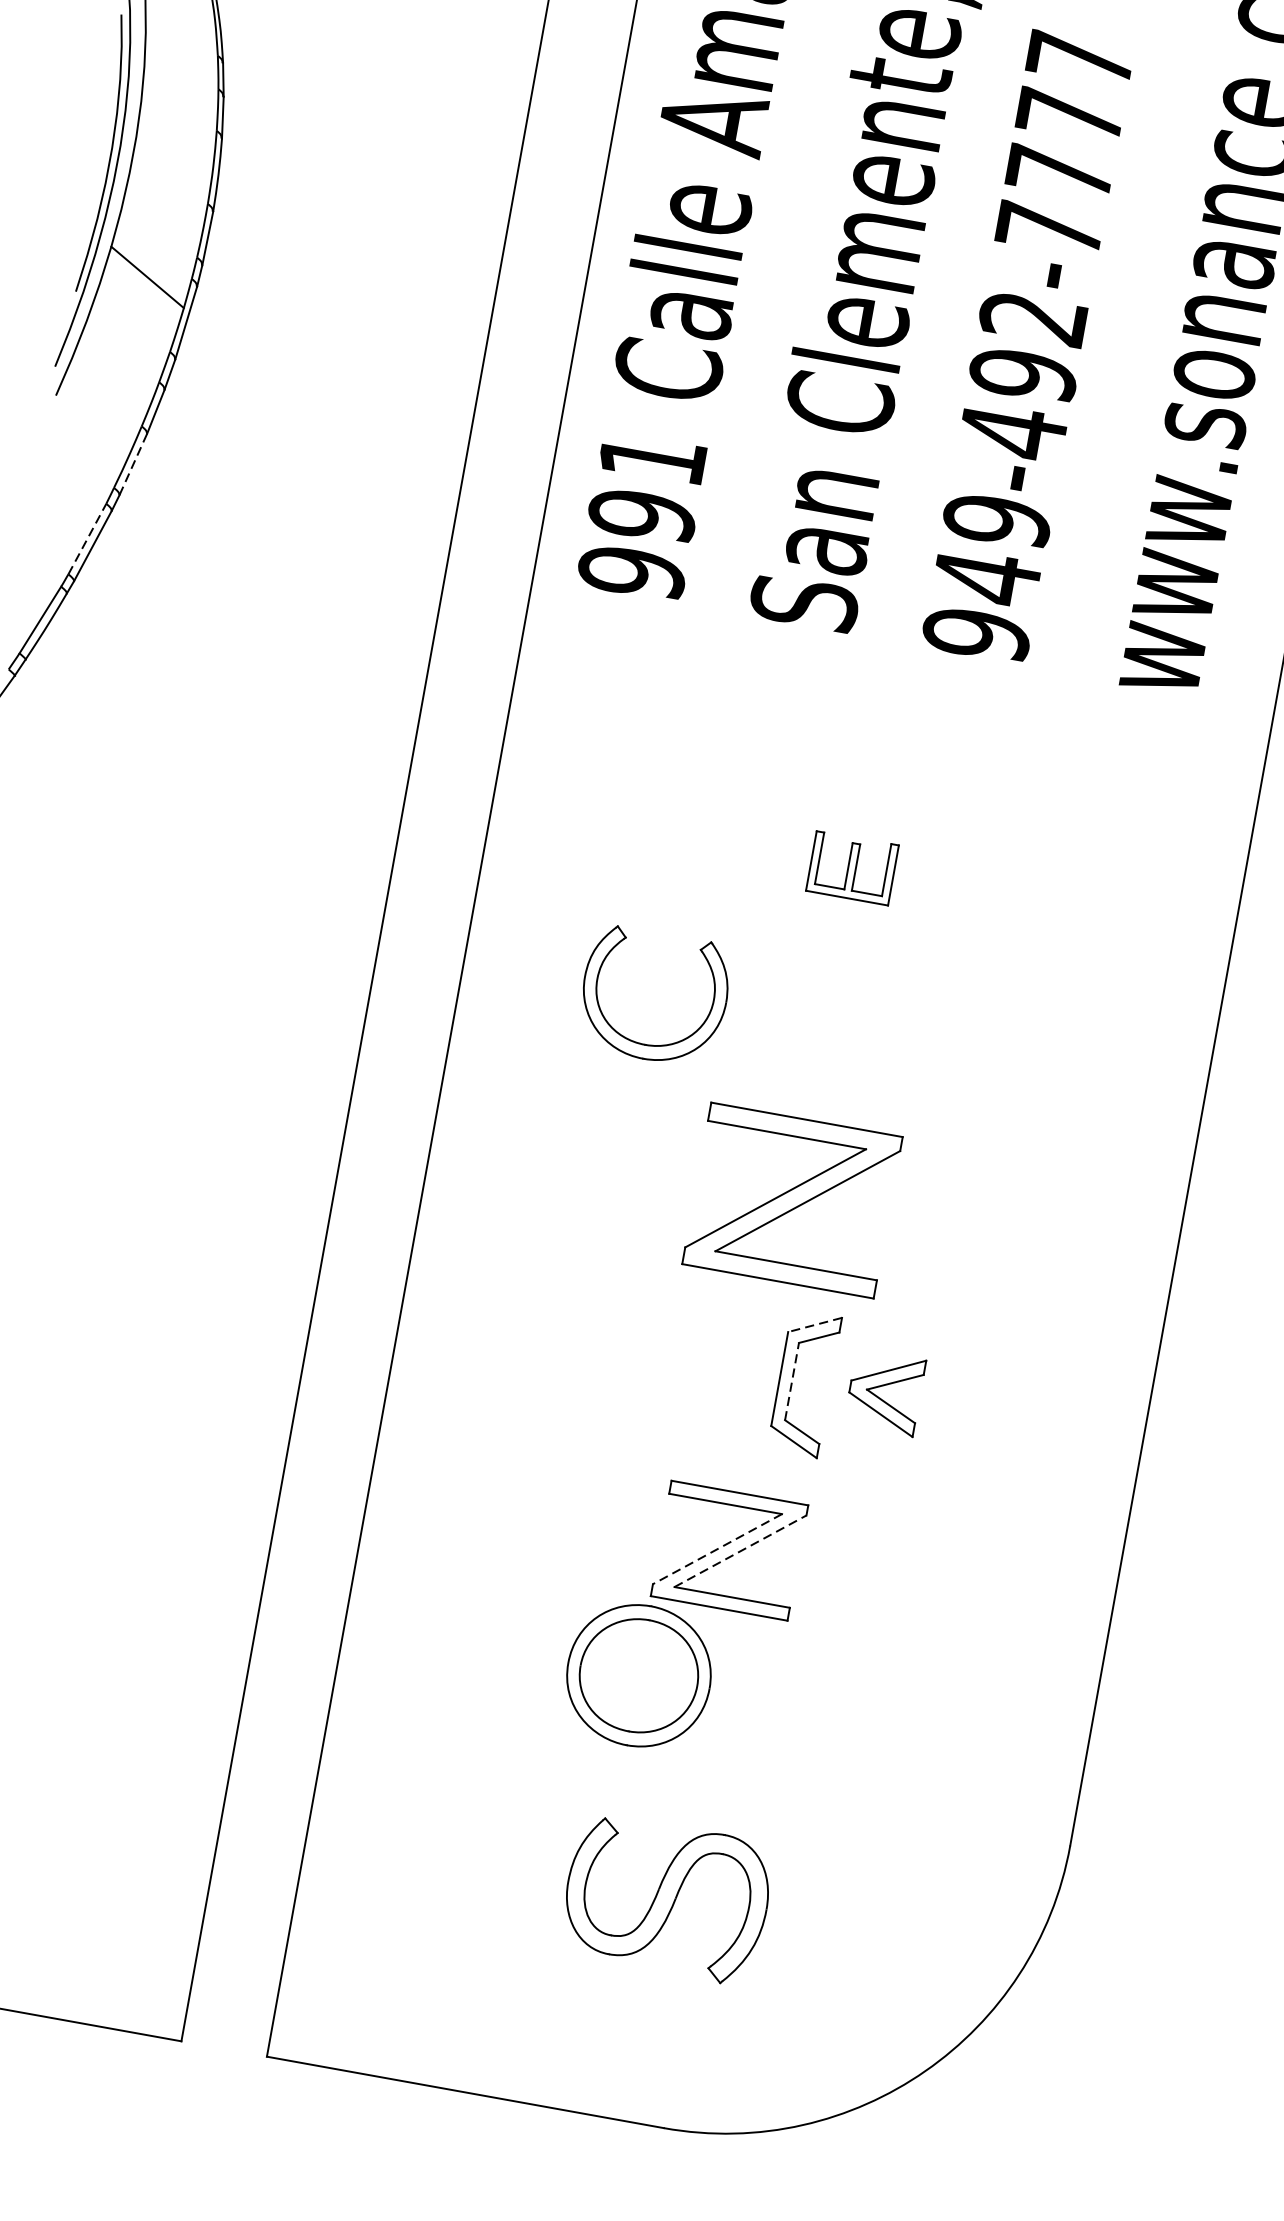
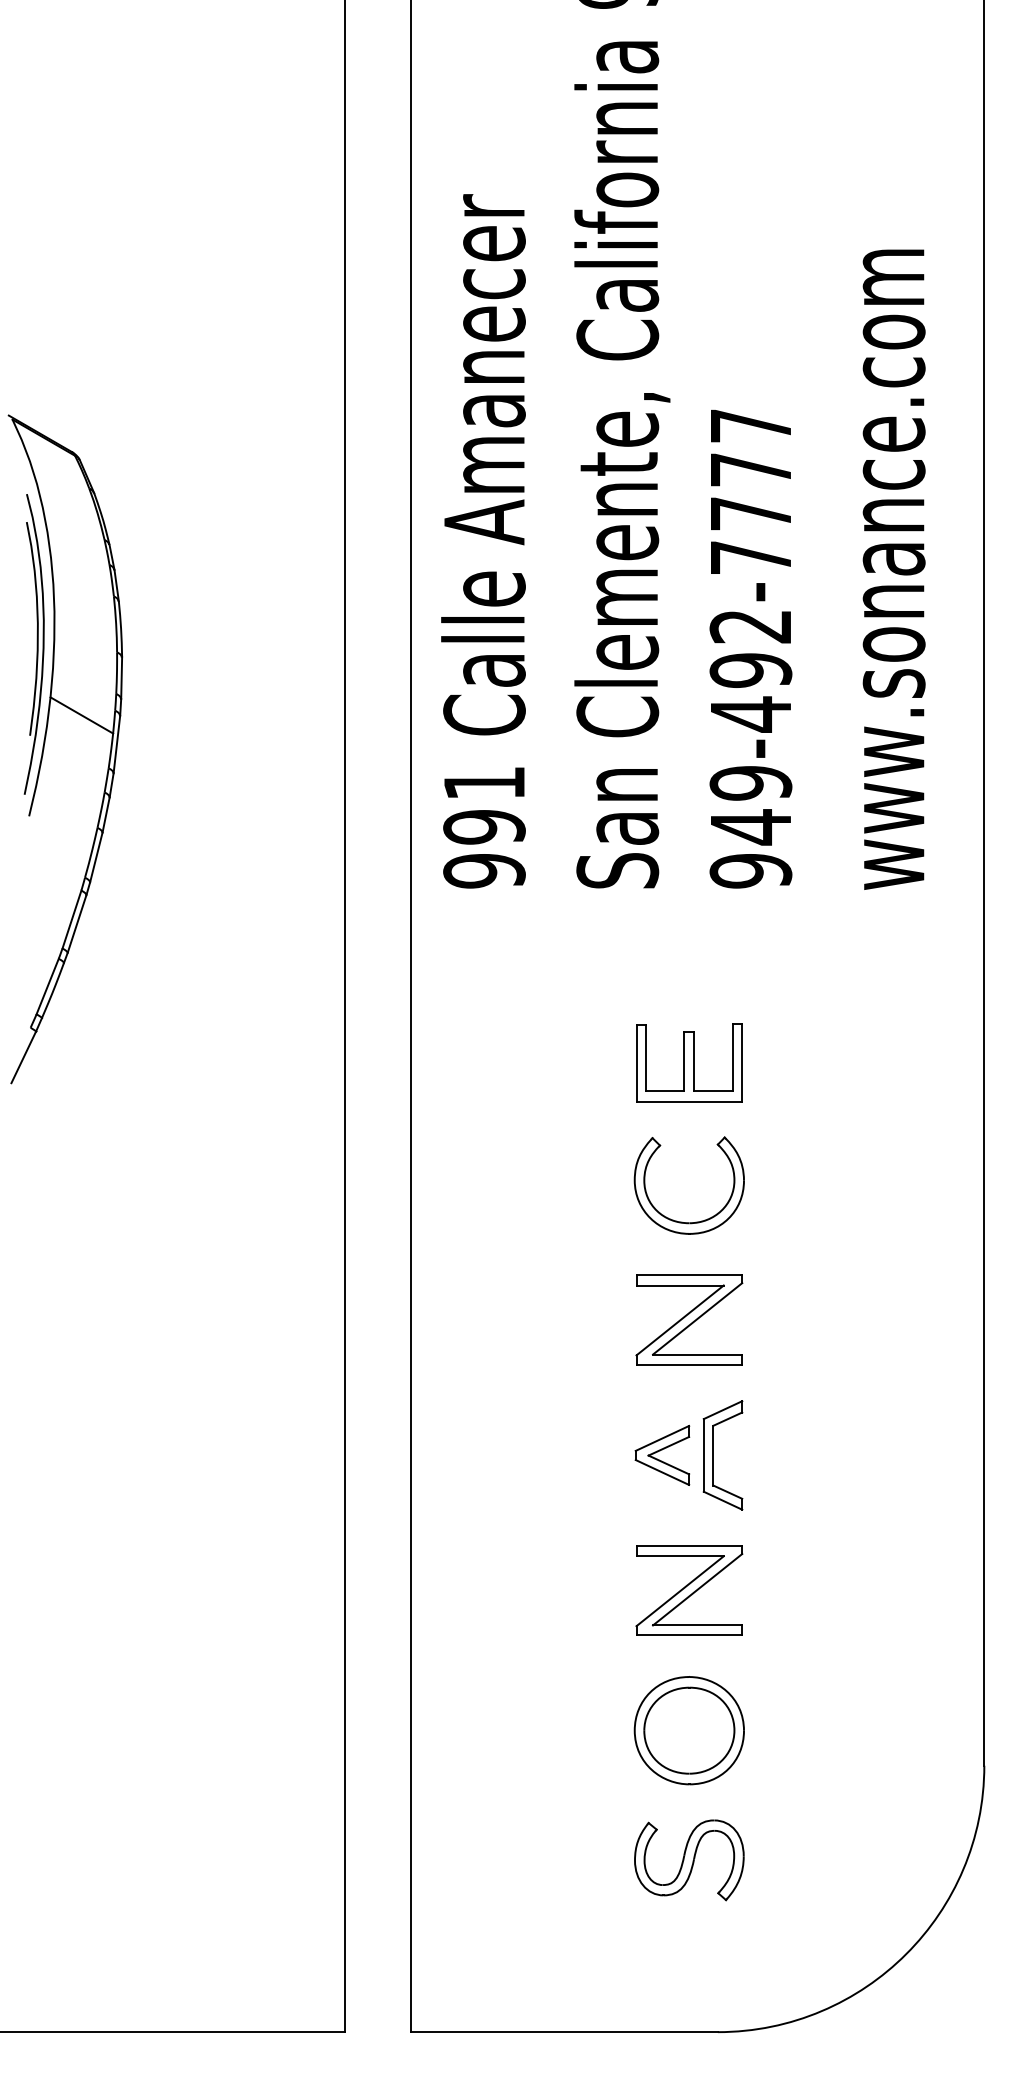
line: (133, 464) -> (96, 857), dashed -> solid
line: (88, 539) -> (72, 919), dashed -> solid
part: (852, 867) -> (689, 1062), size x1.67
part: (637, 1041) -> (682, 1221), moved
part: (792, 1199) -> (689, 1319), size x0.71
line: (814, 1325) -> (722, 1410), dashed -> solid
line: (792, 1381) -> (713, 1455), dashed -> solid
part: (885, 1391) -> (662, 1454), moved
line: (717, 1549) -> (680, 1591), dashed -> solid
line: (741, 1551) -> (698, 1589), dashed -> solid
part: (637, 1675) -> (688, 1730), moved
part: (666, 1899) -> (689, 1860), size x0.71

